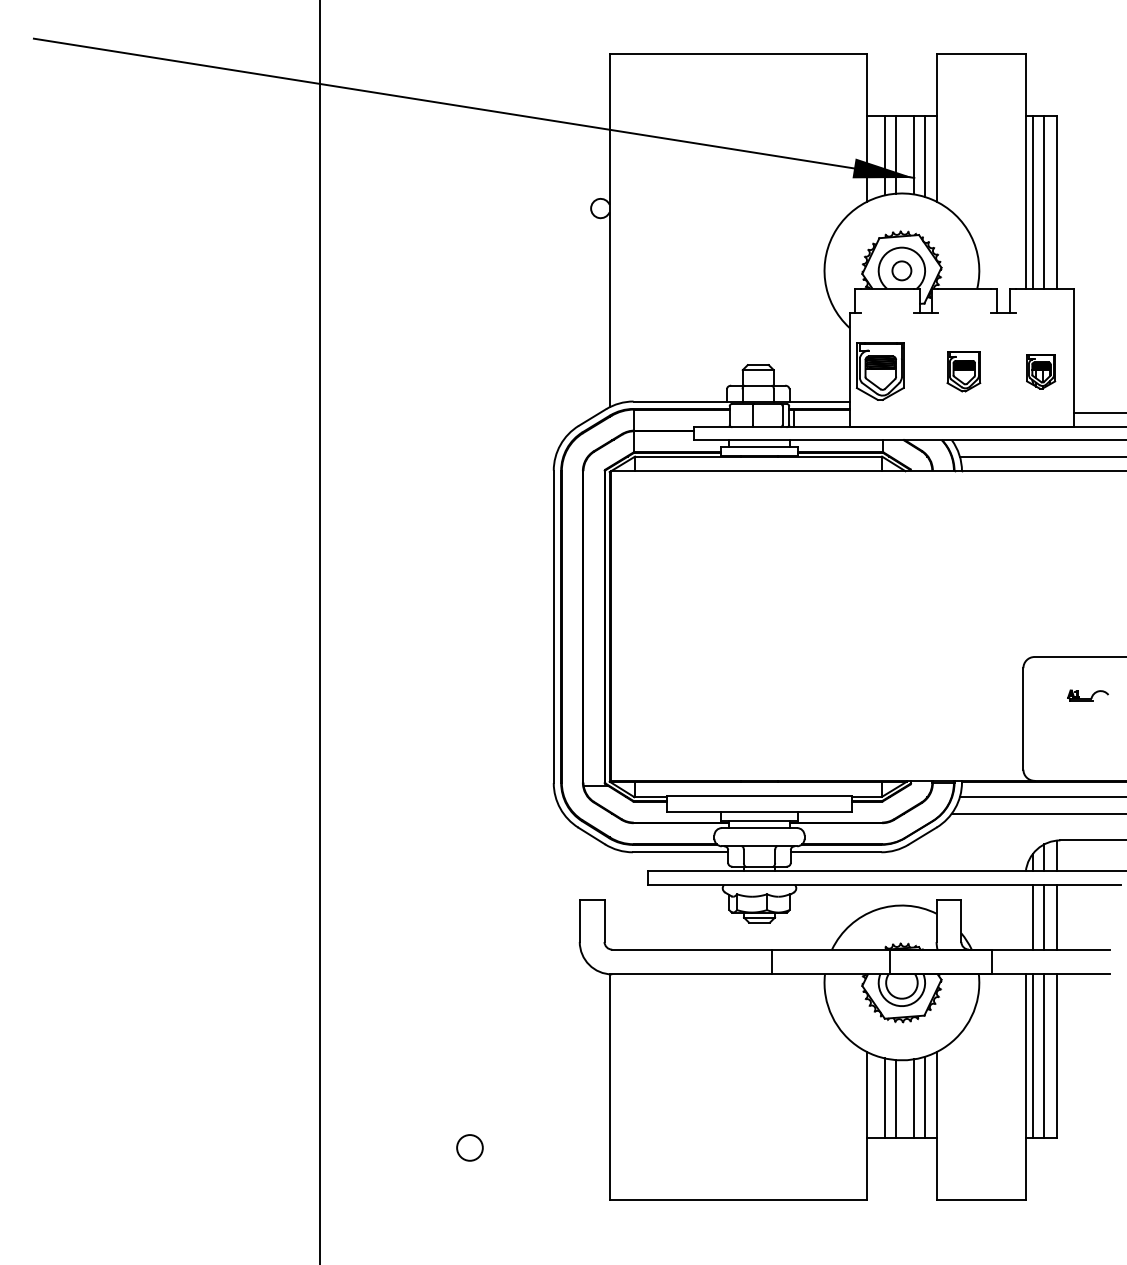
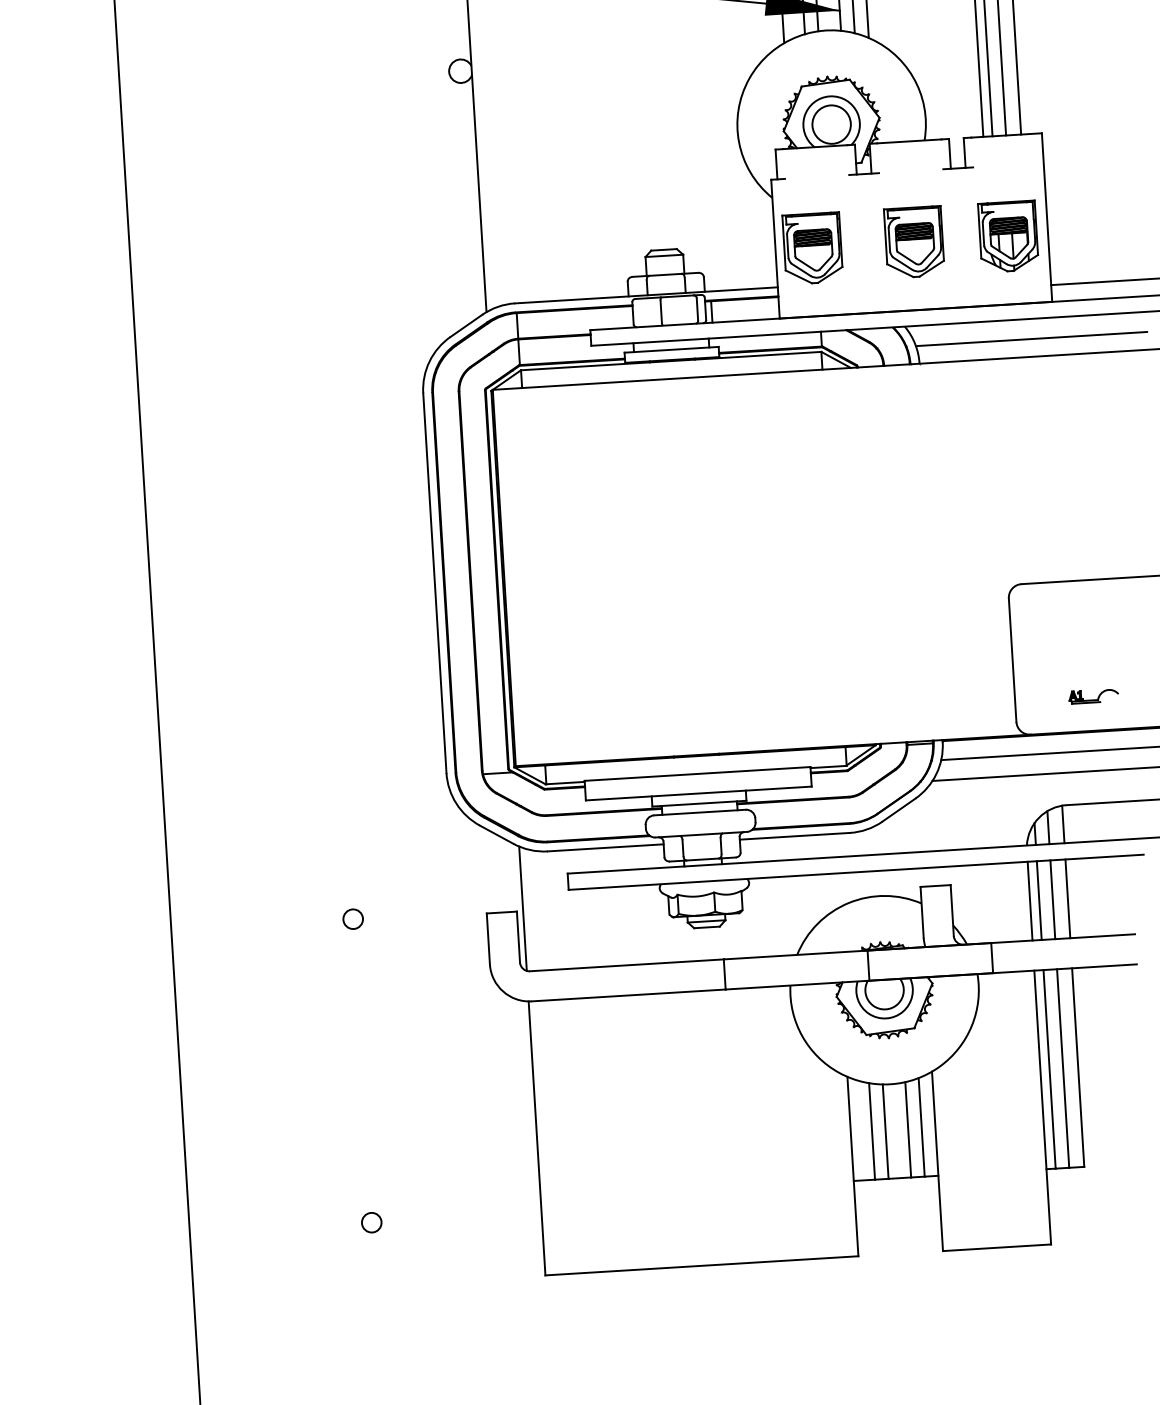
circle: (901, 270) -> (831, 124), size x1.67
part: (963, 371) -> (913, 242), size x1.43
part: (1040, 371) -> (1007, 236), size x1.67
part: (1087, 695) -> (1093, 696), moved
circle: (469, 897) -> (352, 918), added
line: (609, 897) -> (522, 908), added
line: (1025, 916) -> (1029, 900), added
circle: (469, 1147) -> (371, 1222), size x0.62

